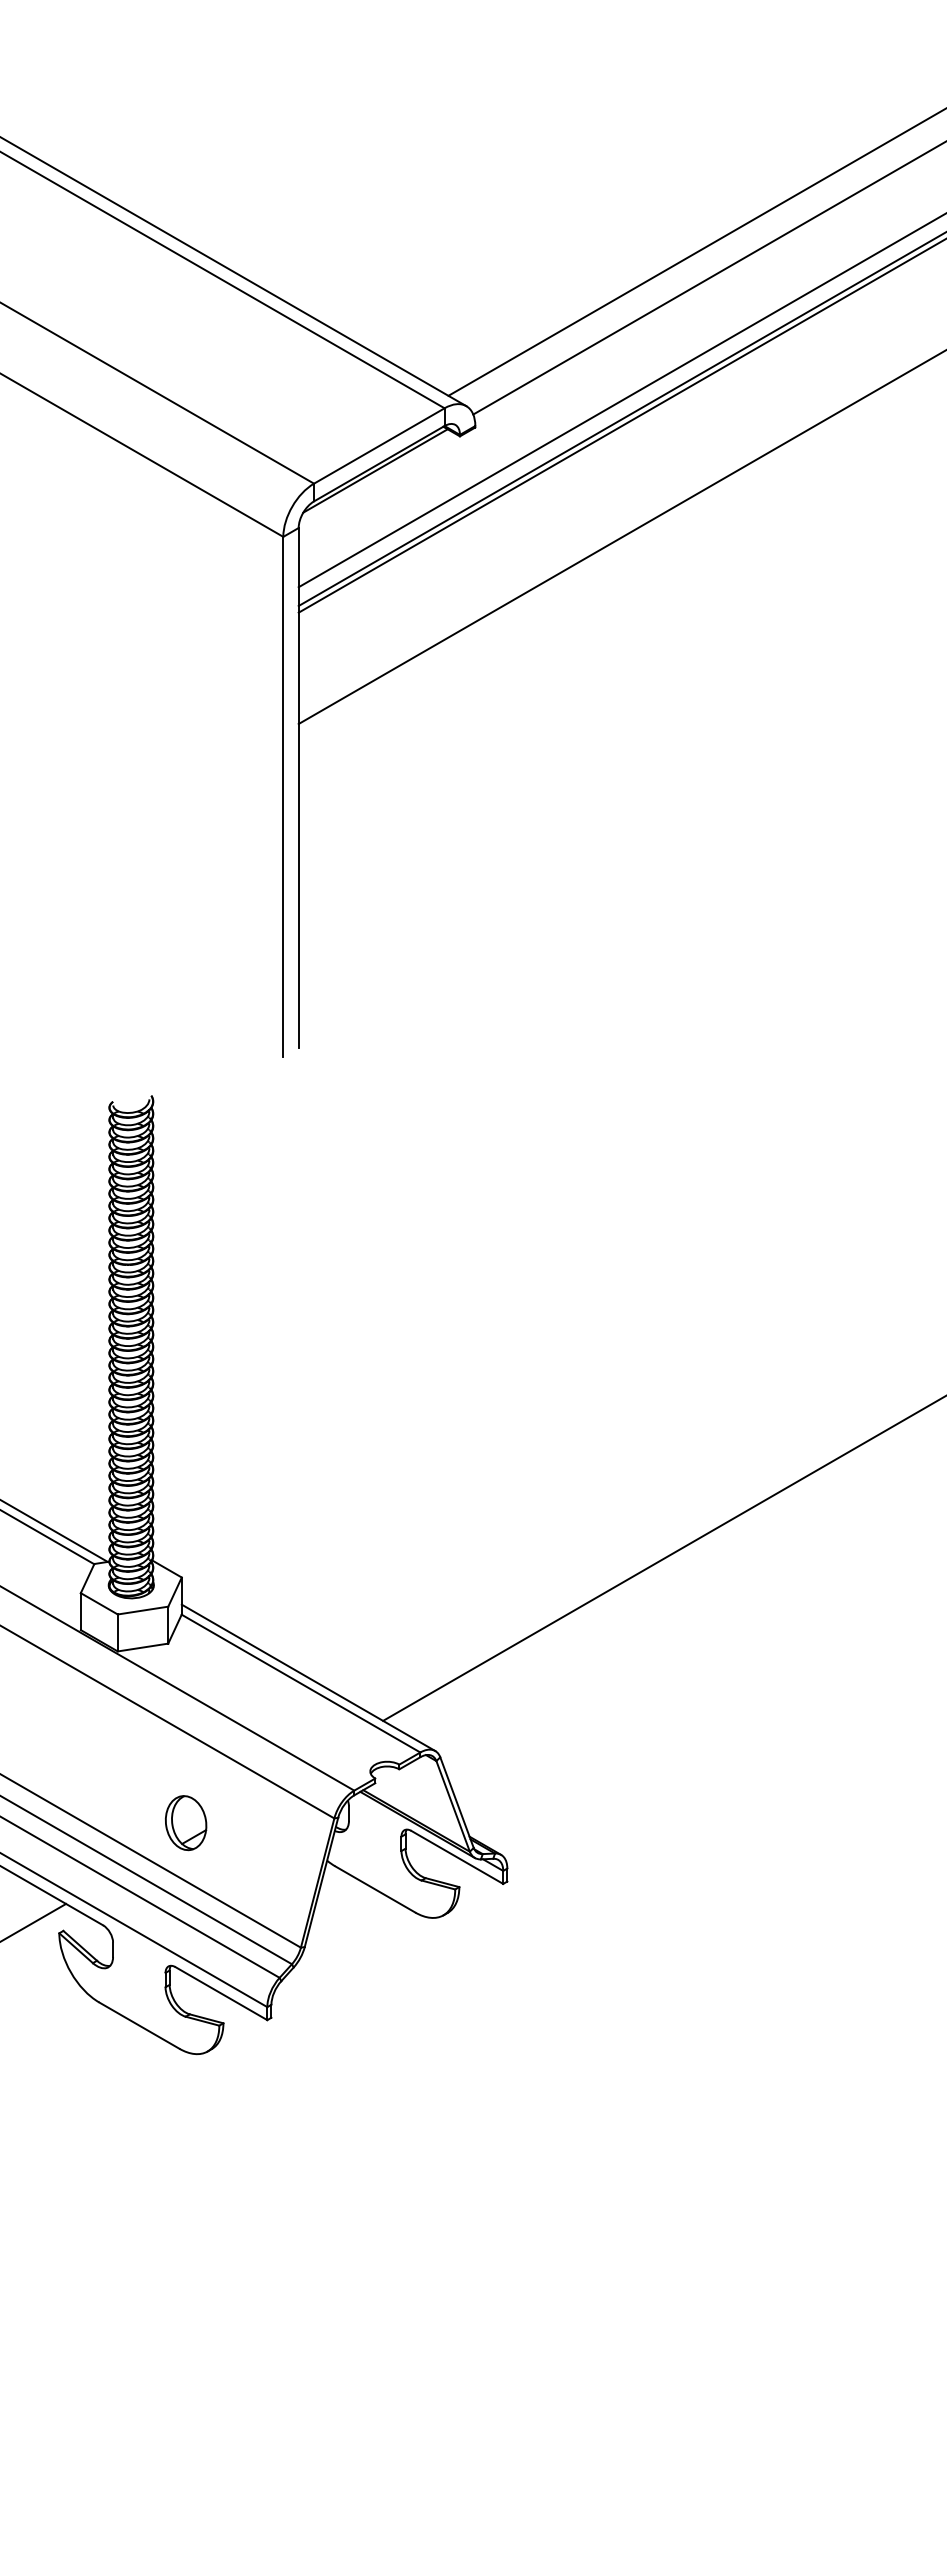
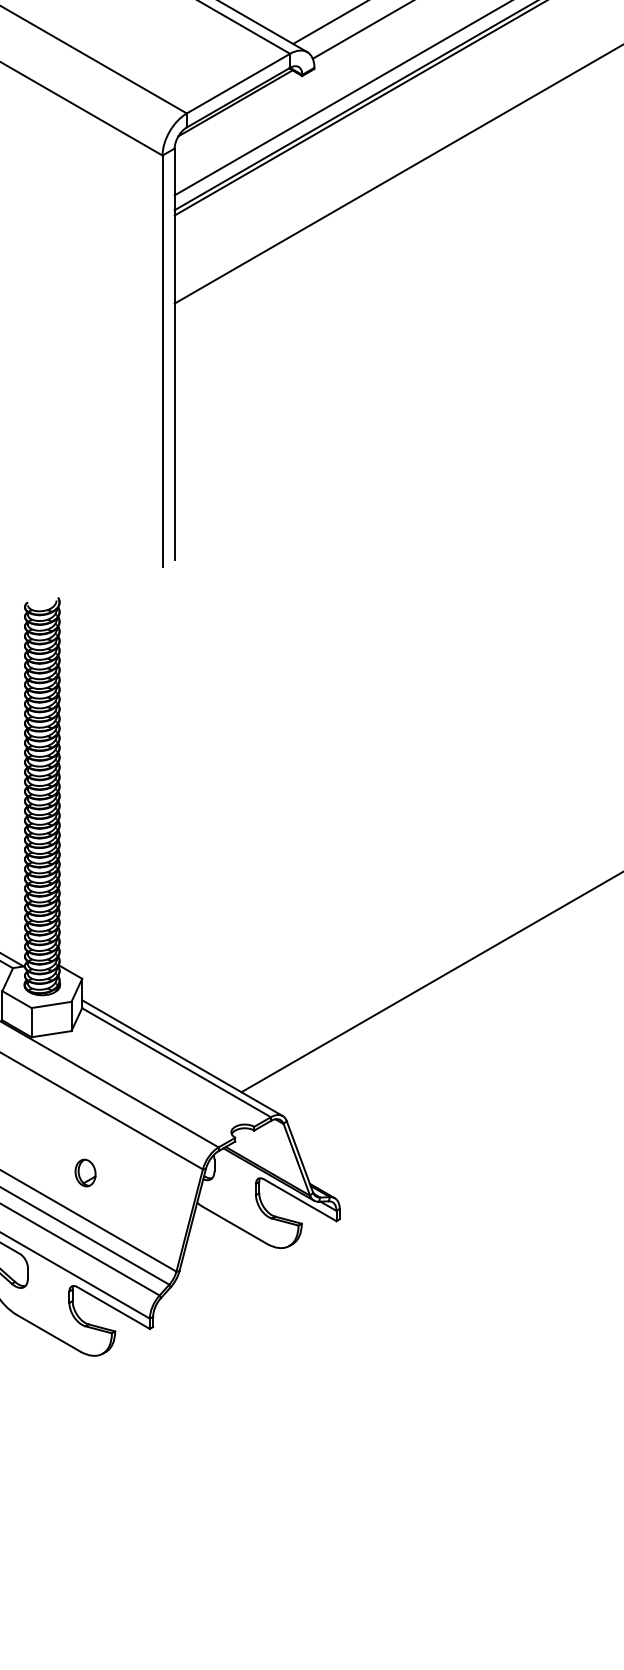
part: (185, 1822) -> (85, 1172), size x0.62

